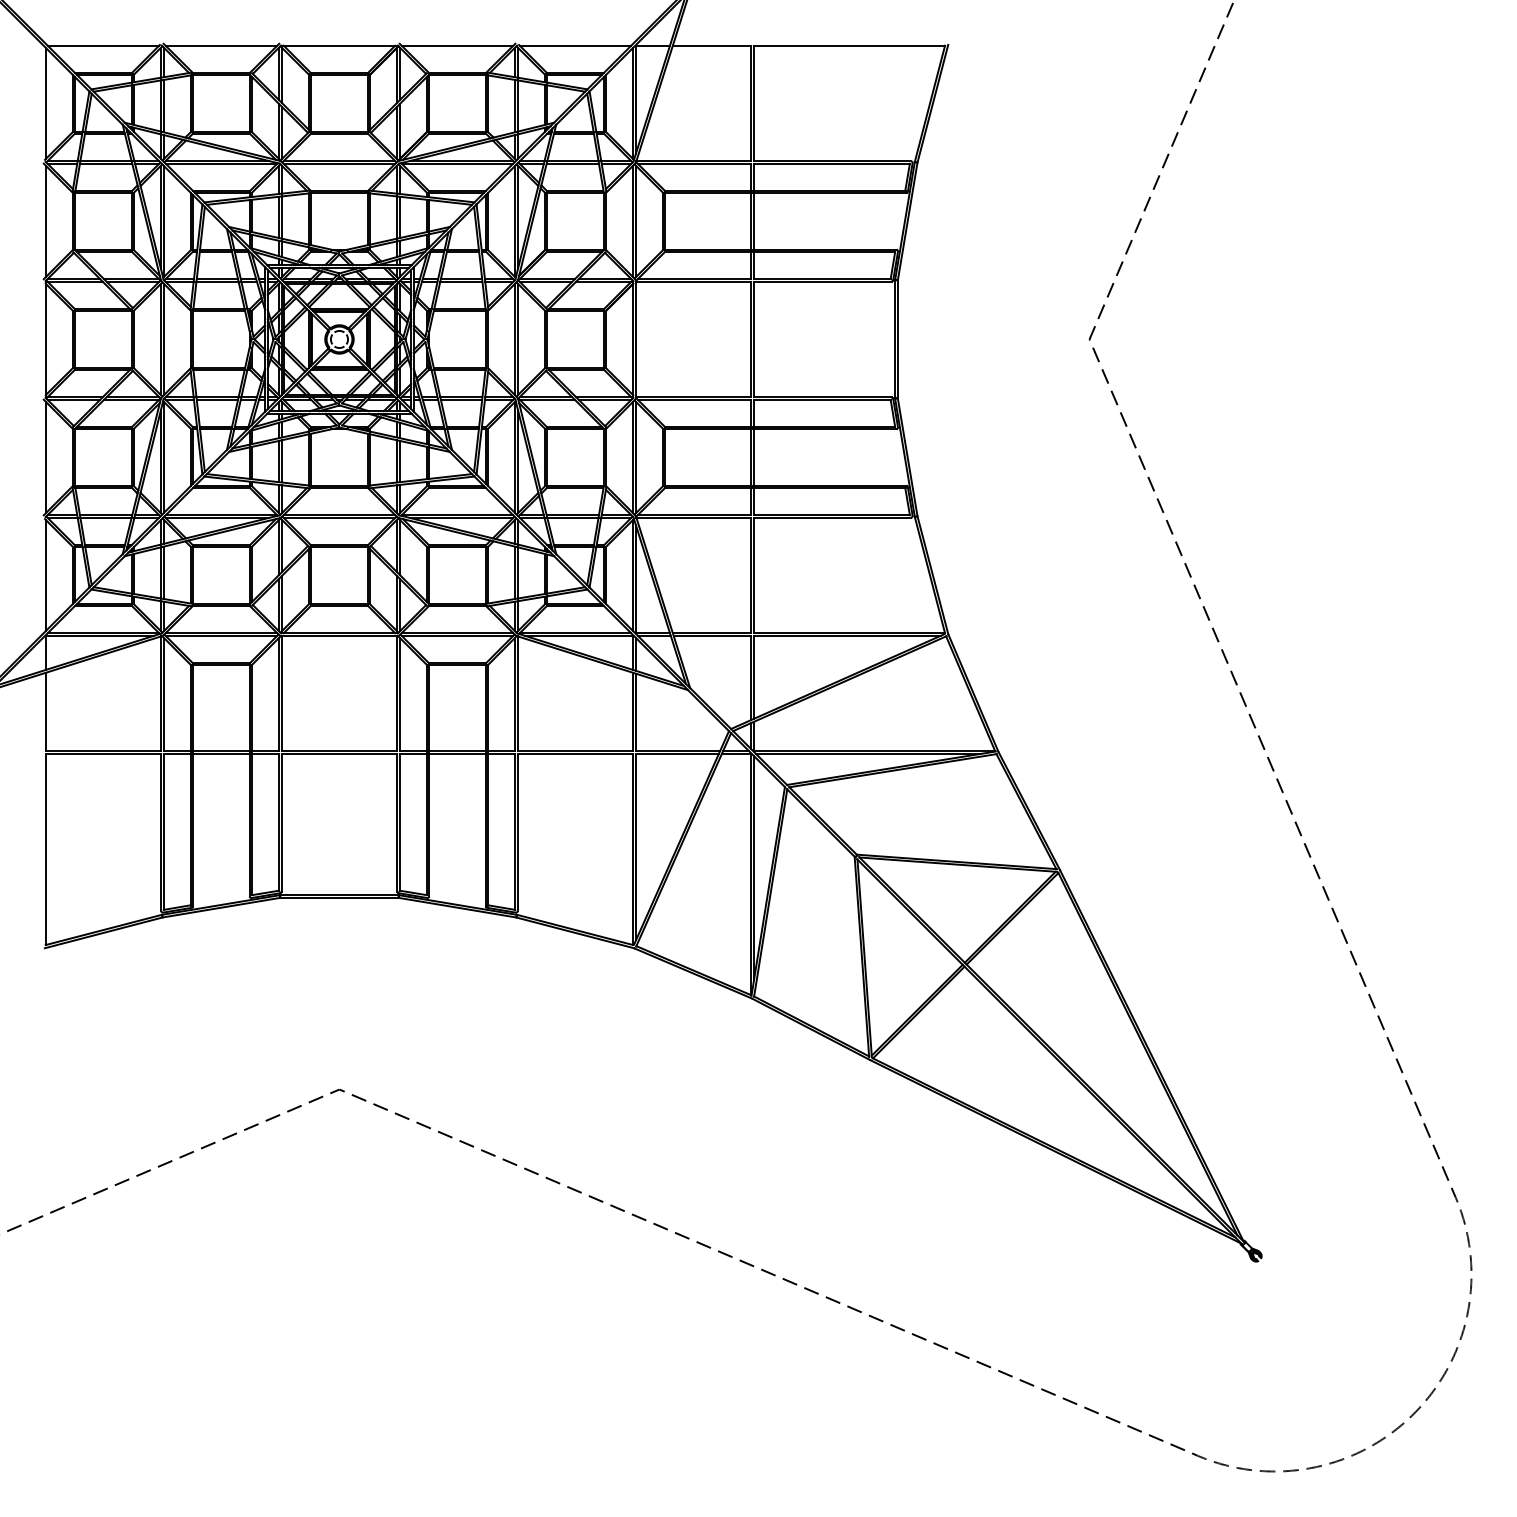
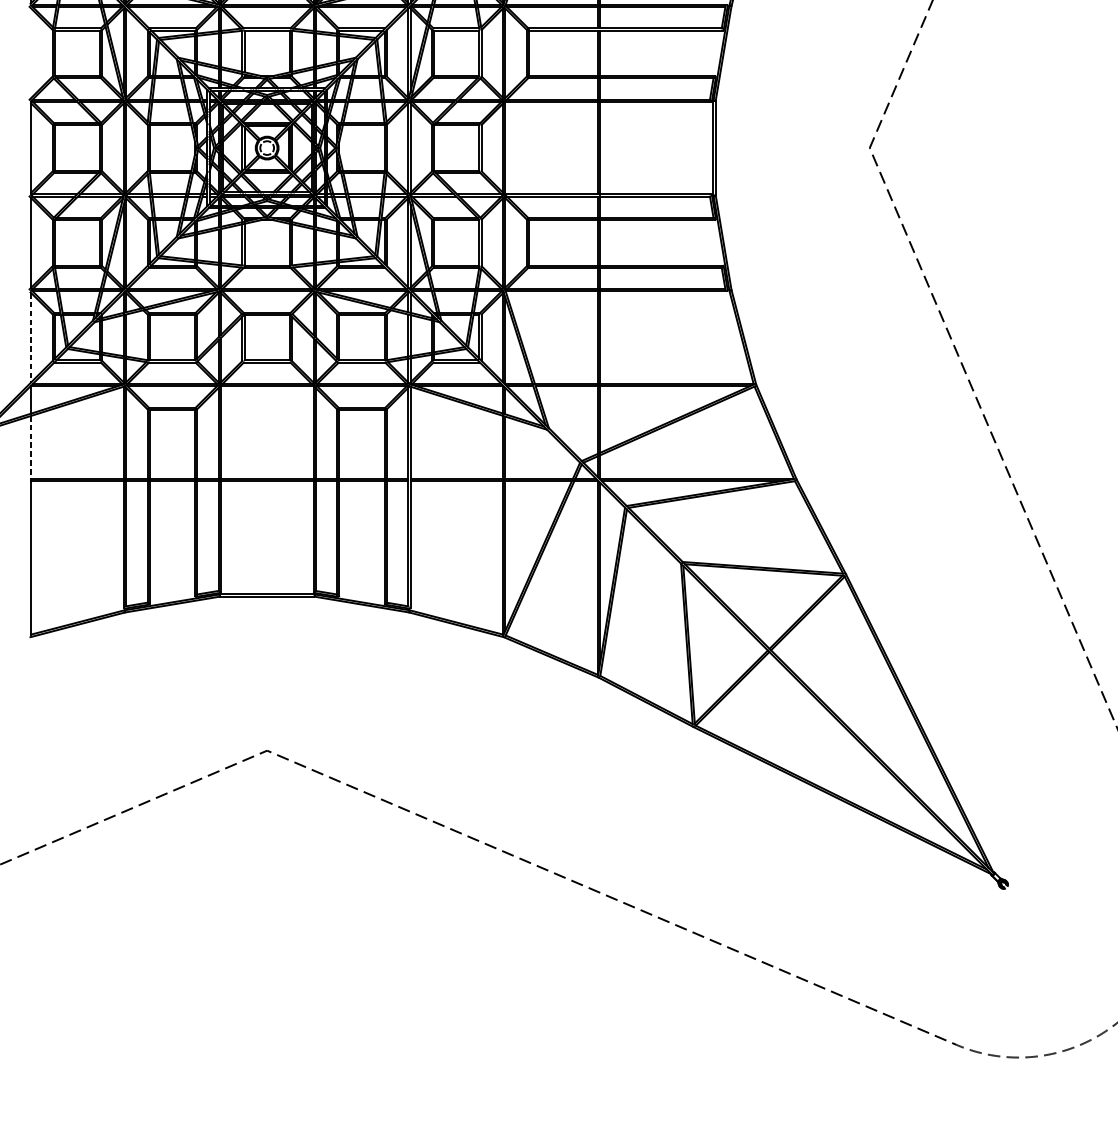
line: (45, 221) -> (30, 53), removed
line: (45, 575) -> (30, 337), solid -> dashed
line: (45, 712) -> (30, 447), solid -> dashed

